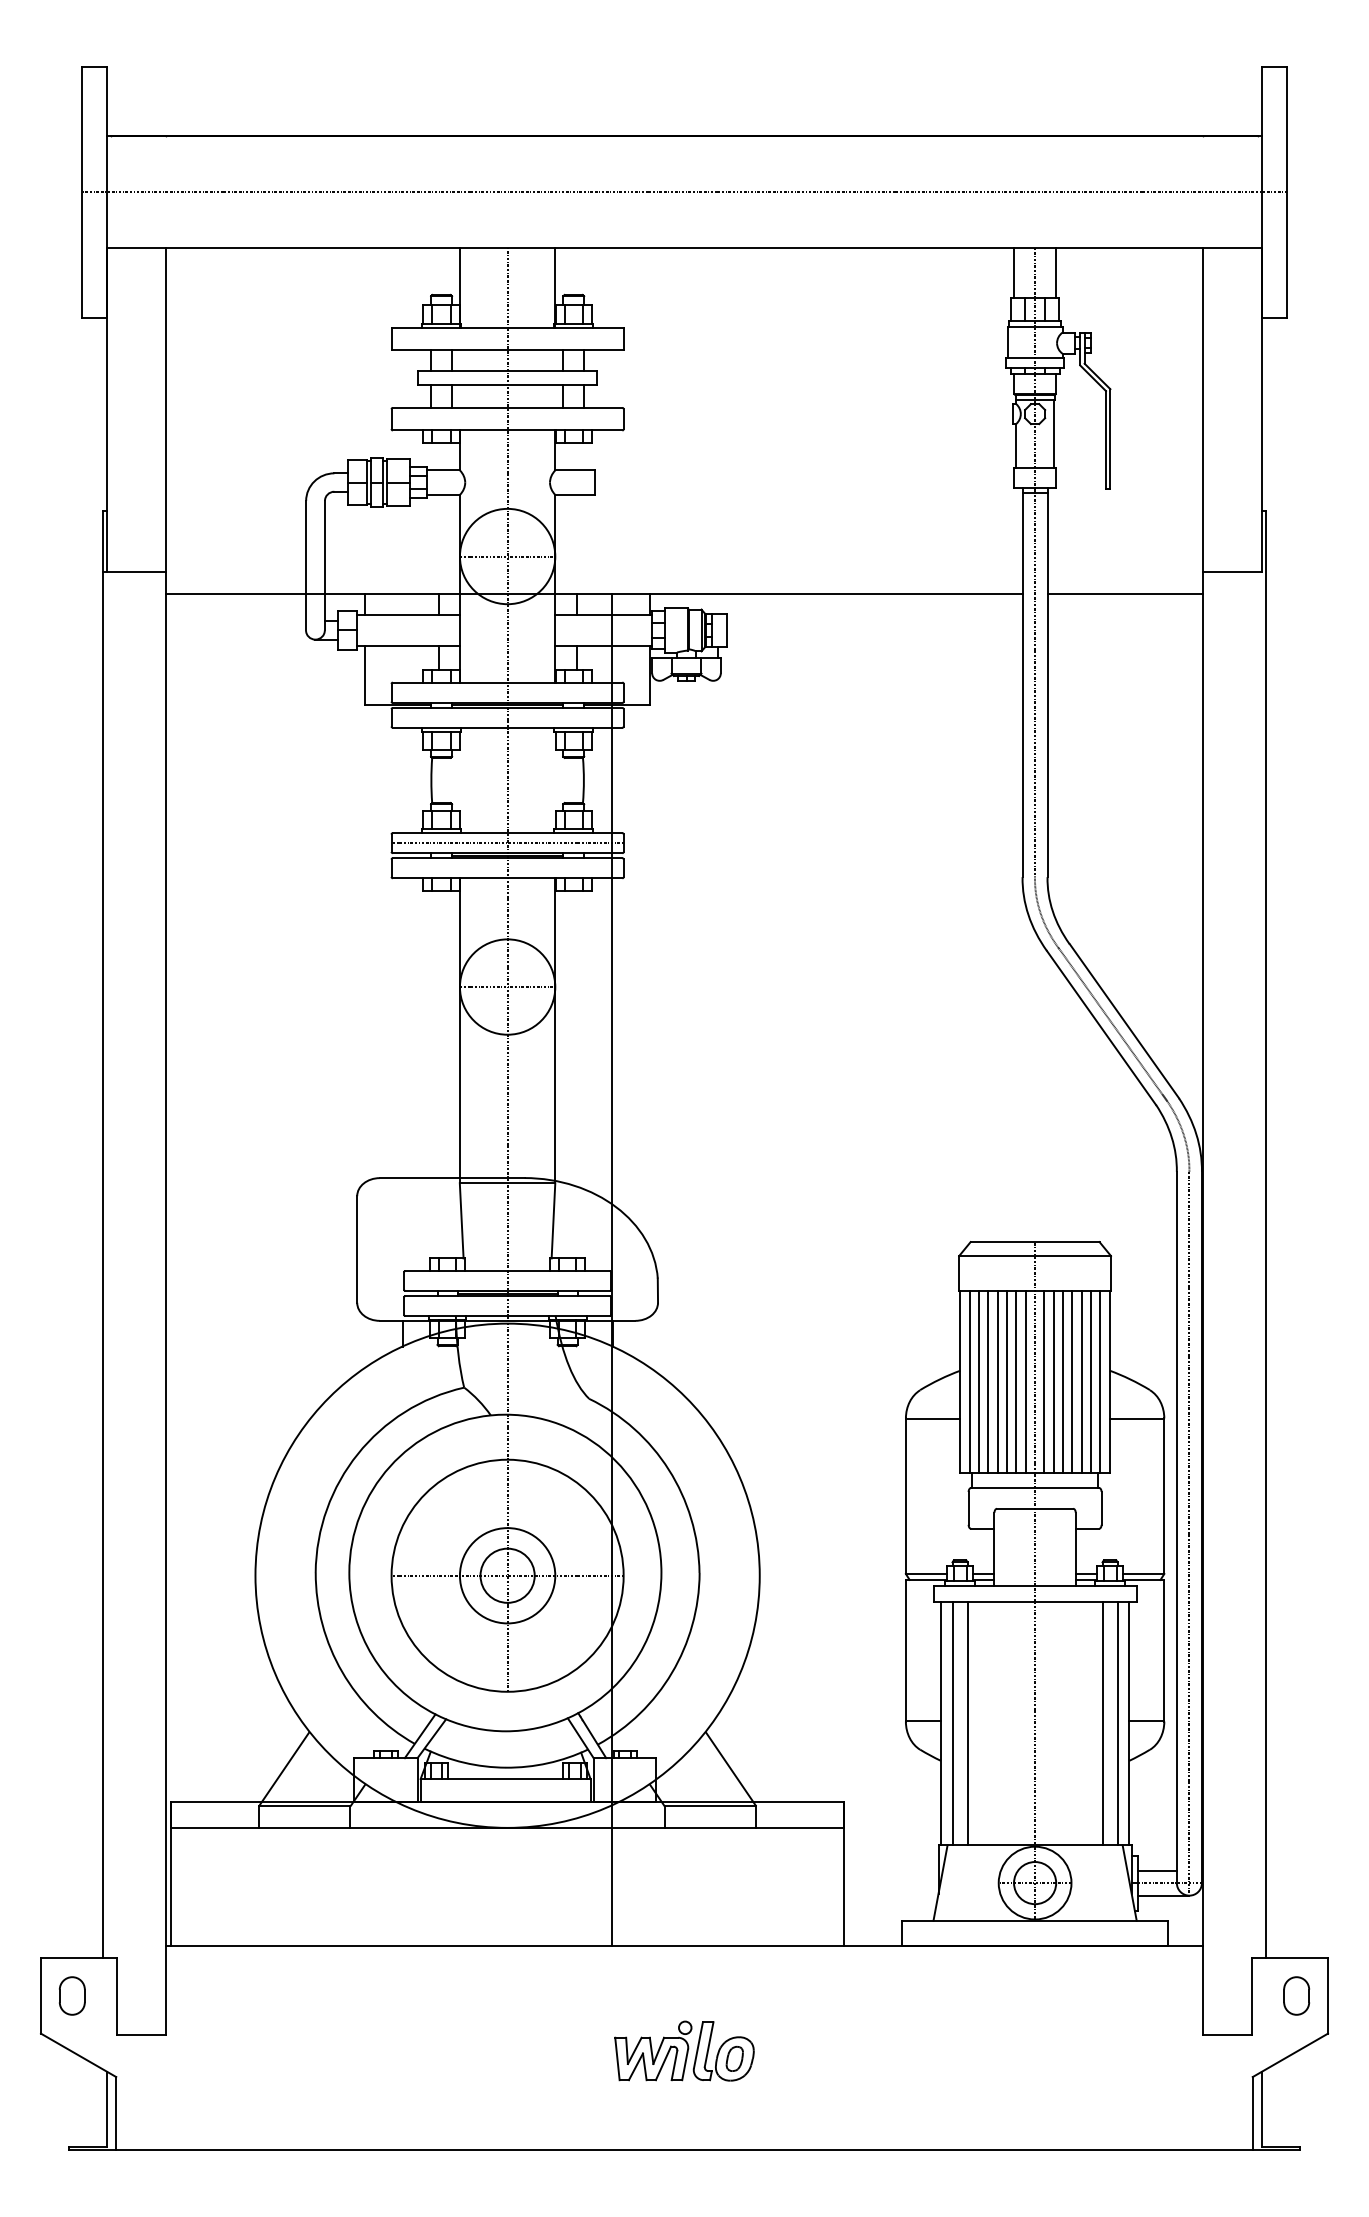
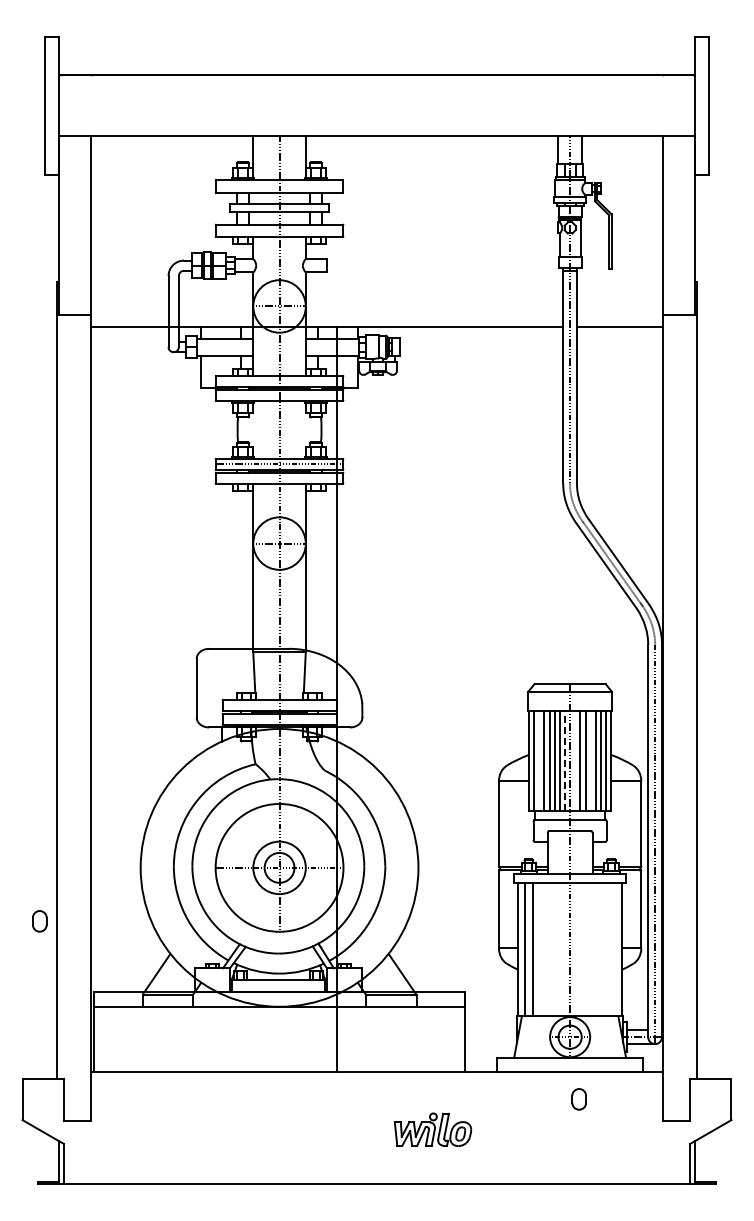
line: (683, 191) -> (376, 105), removed
line: (979, 1382) -> (539, 761), removed
line: (1026, 1382) -> (565, 761), solid -> dashed
line: (1044, 1382) -> (575, 761), removed
line: (1072, 1382) -> (590, 761), removed
line: (1102, 1723) -> (607, 949), removed
line: (1117, 1723) -> (615, 949), removed
part: (71, 1996) -> (39, 921), moved
part: (1295, 1996) -> (578, 1099), moved
part: (685, 2050) -> (433, 1129), moved

